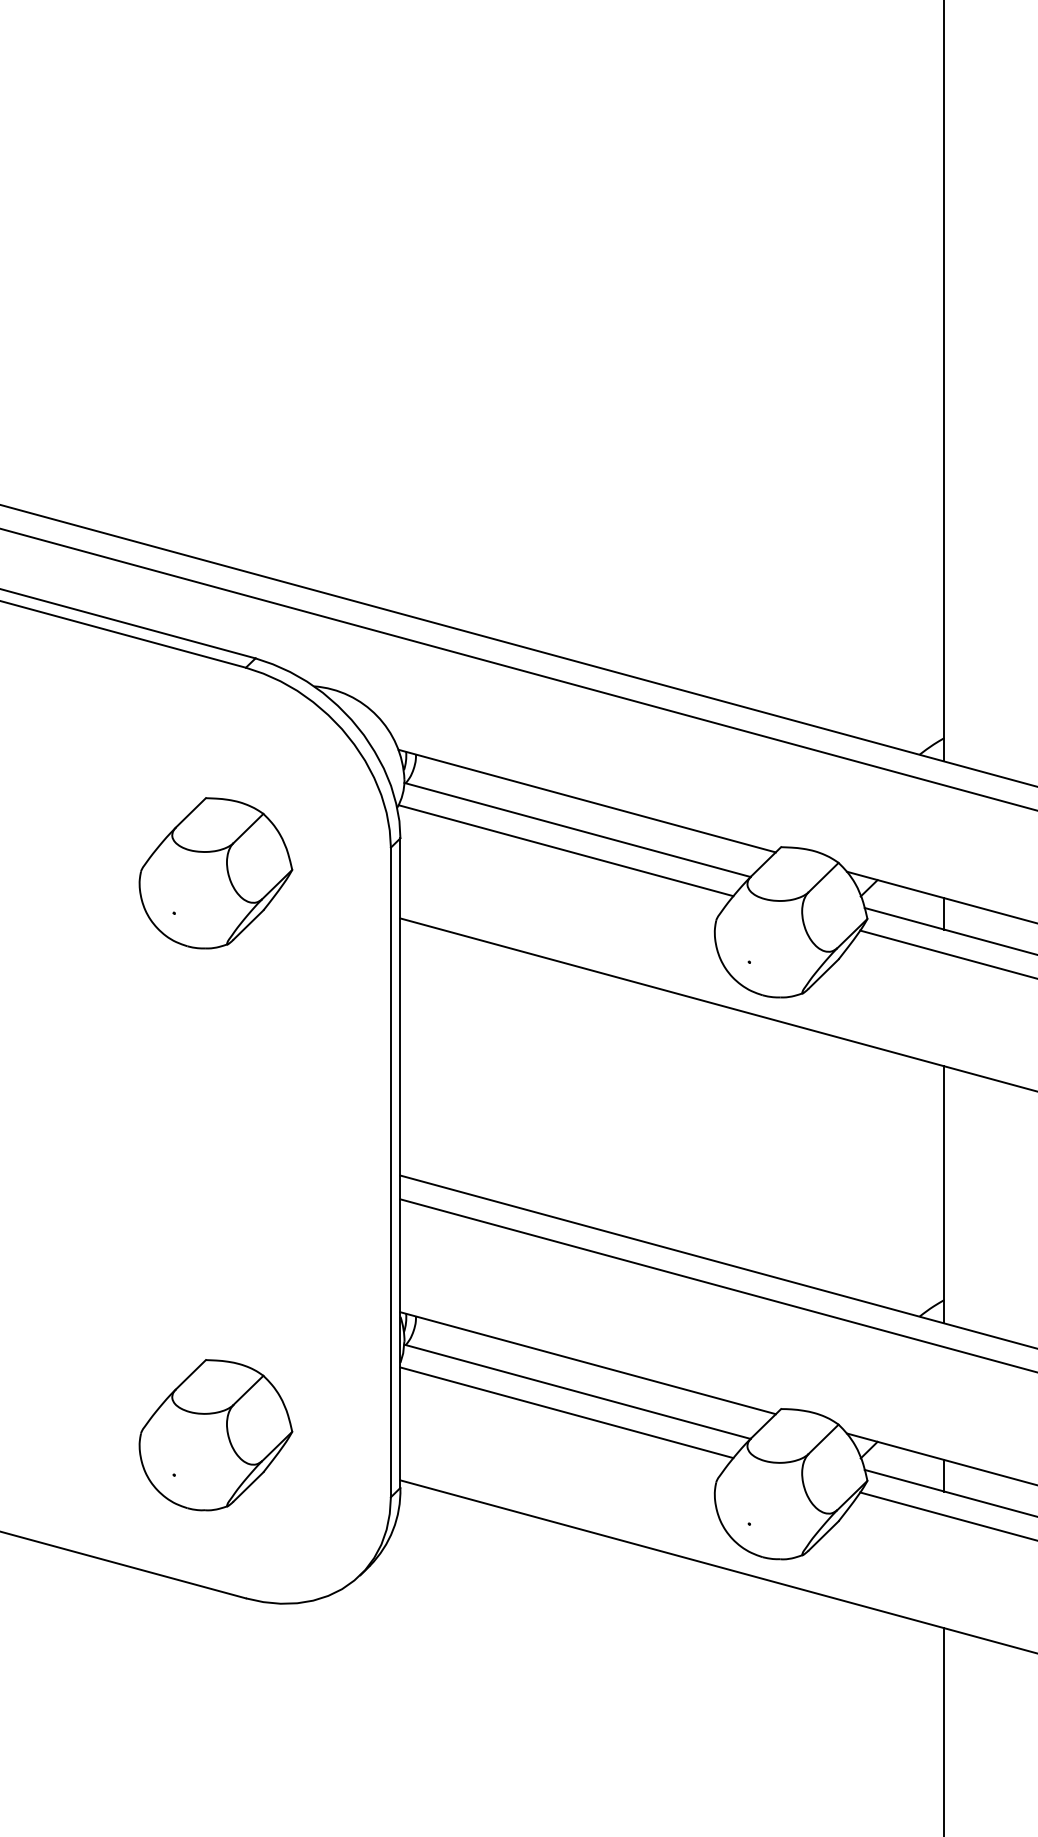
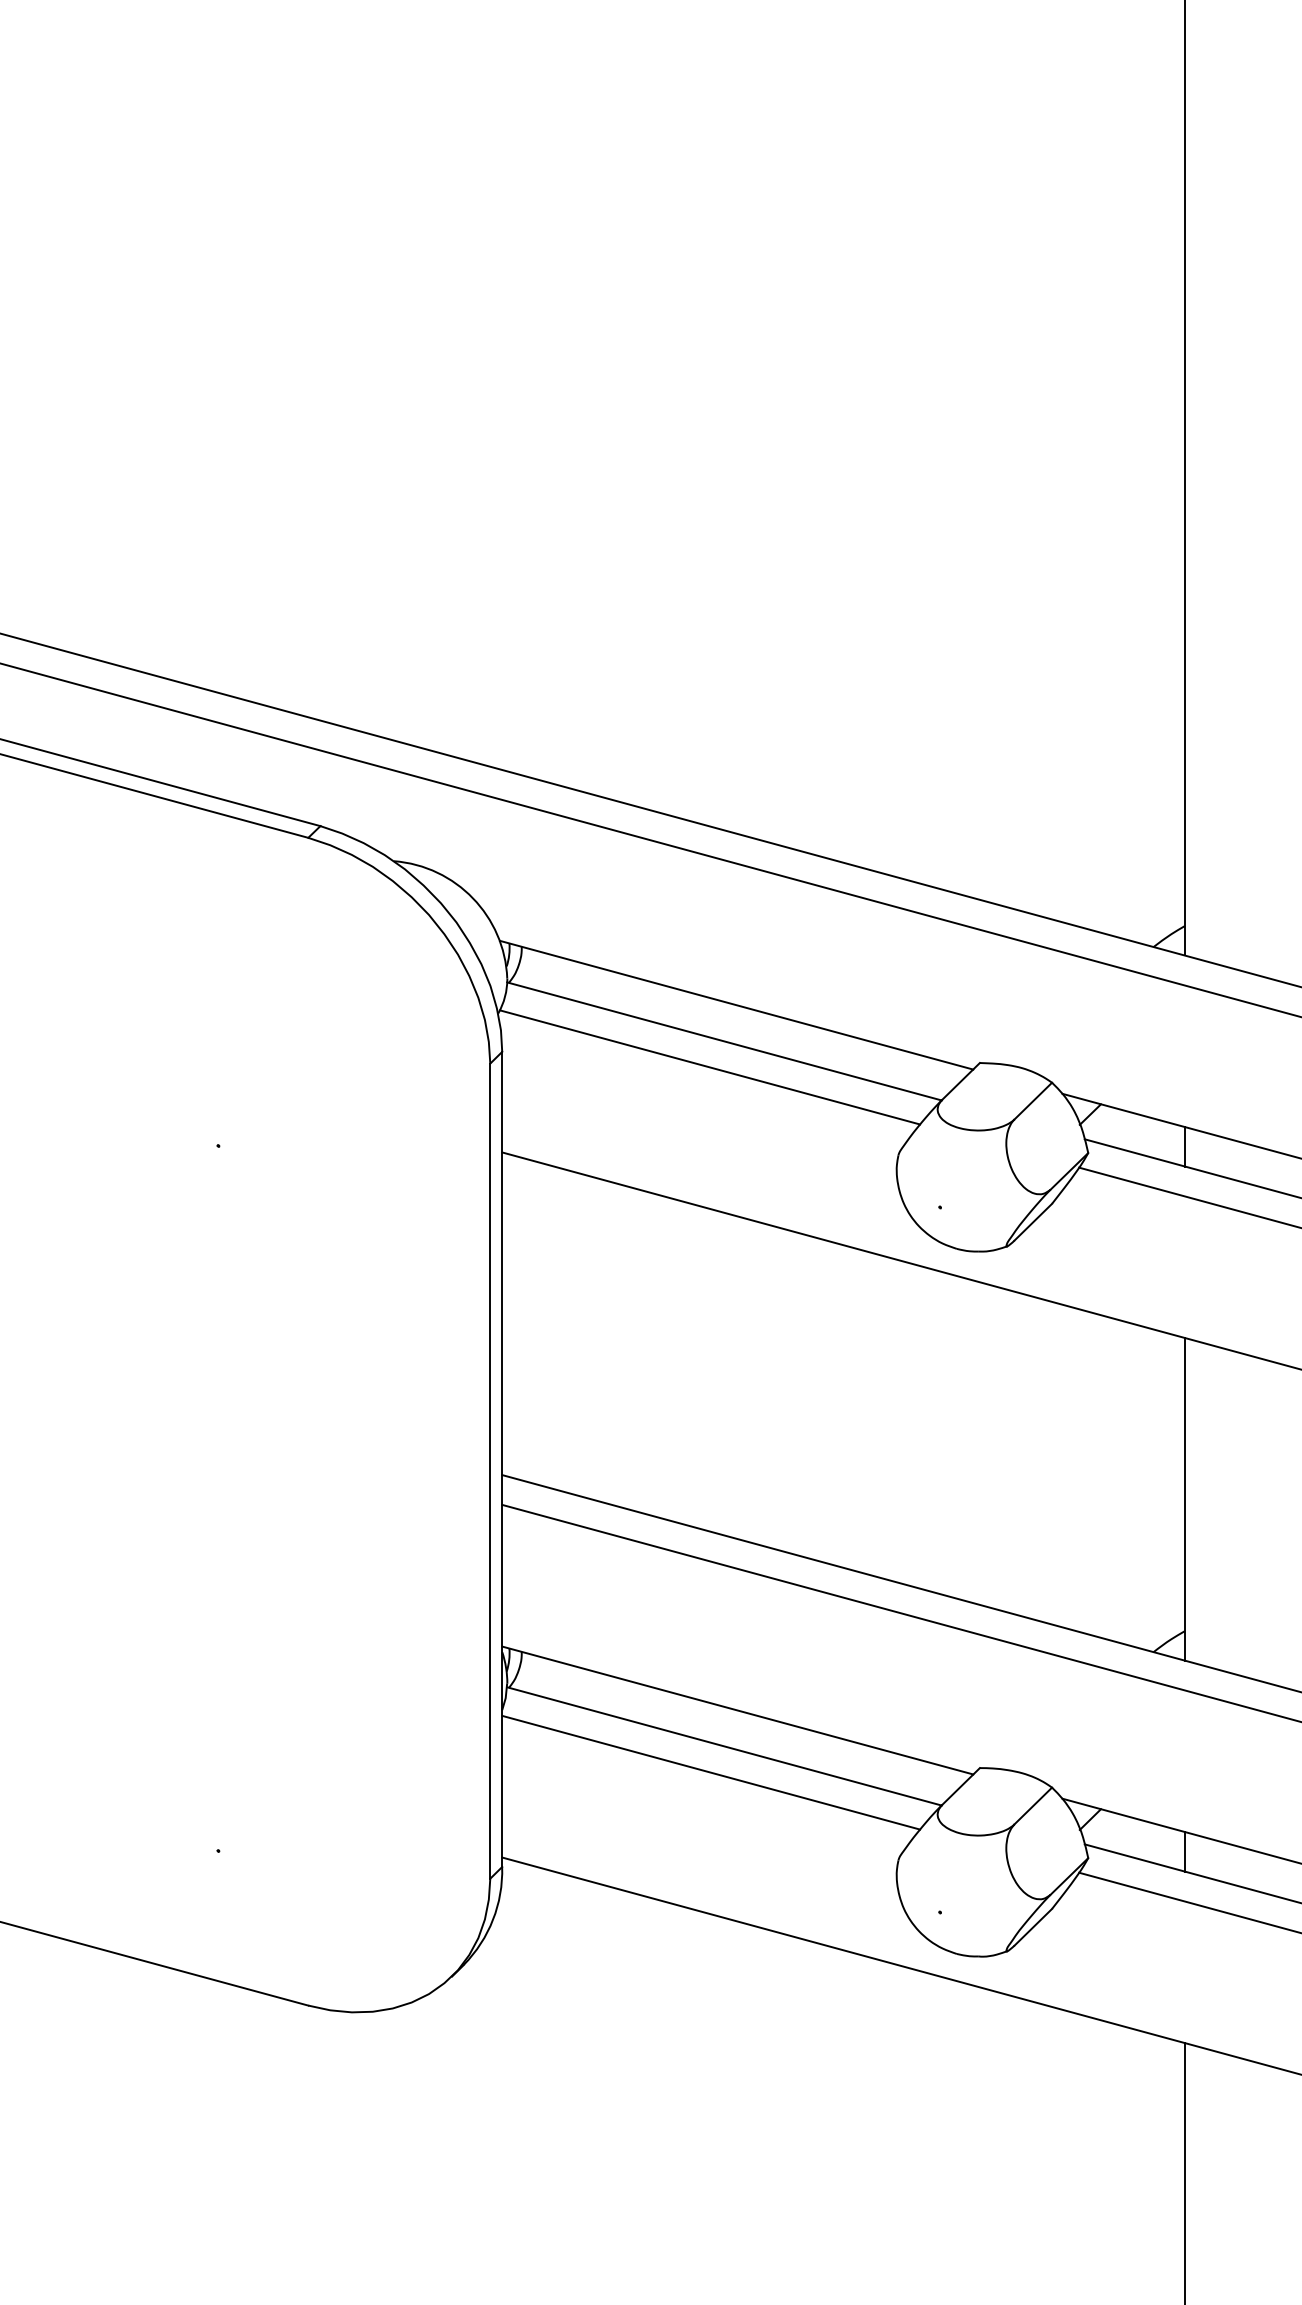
part: (215, 873) -> (270, 1096), removed
part: (215, 1435) -> (270, 1801), removed

